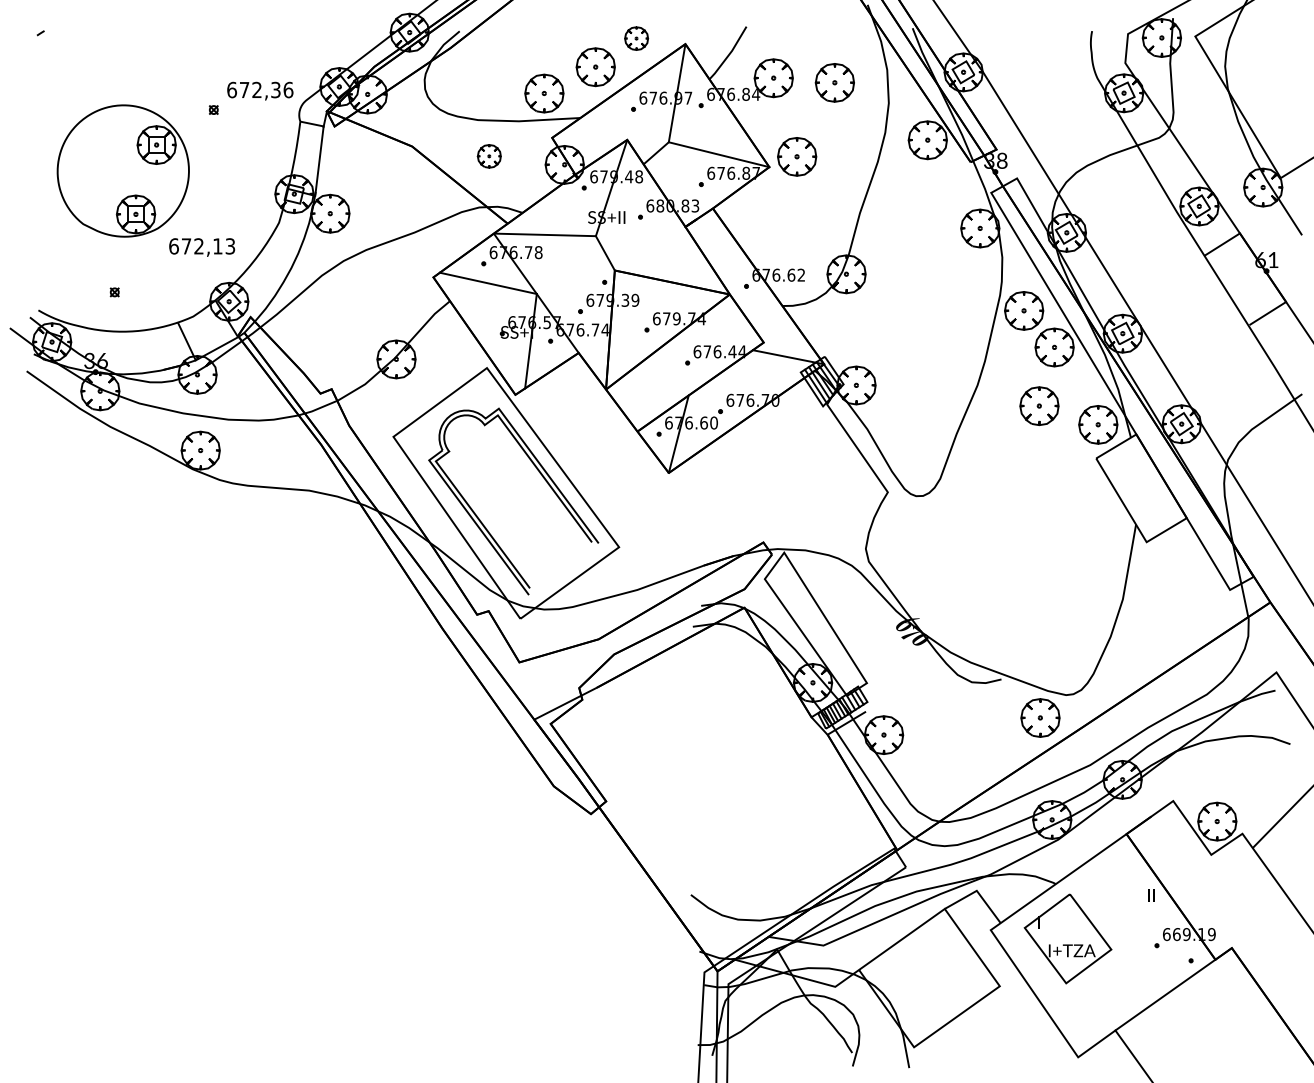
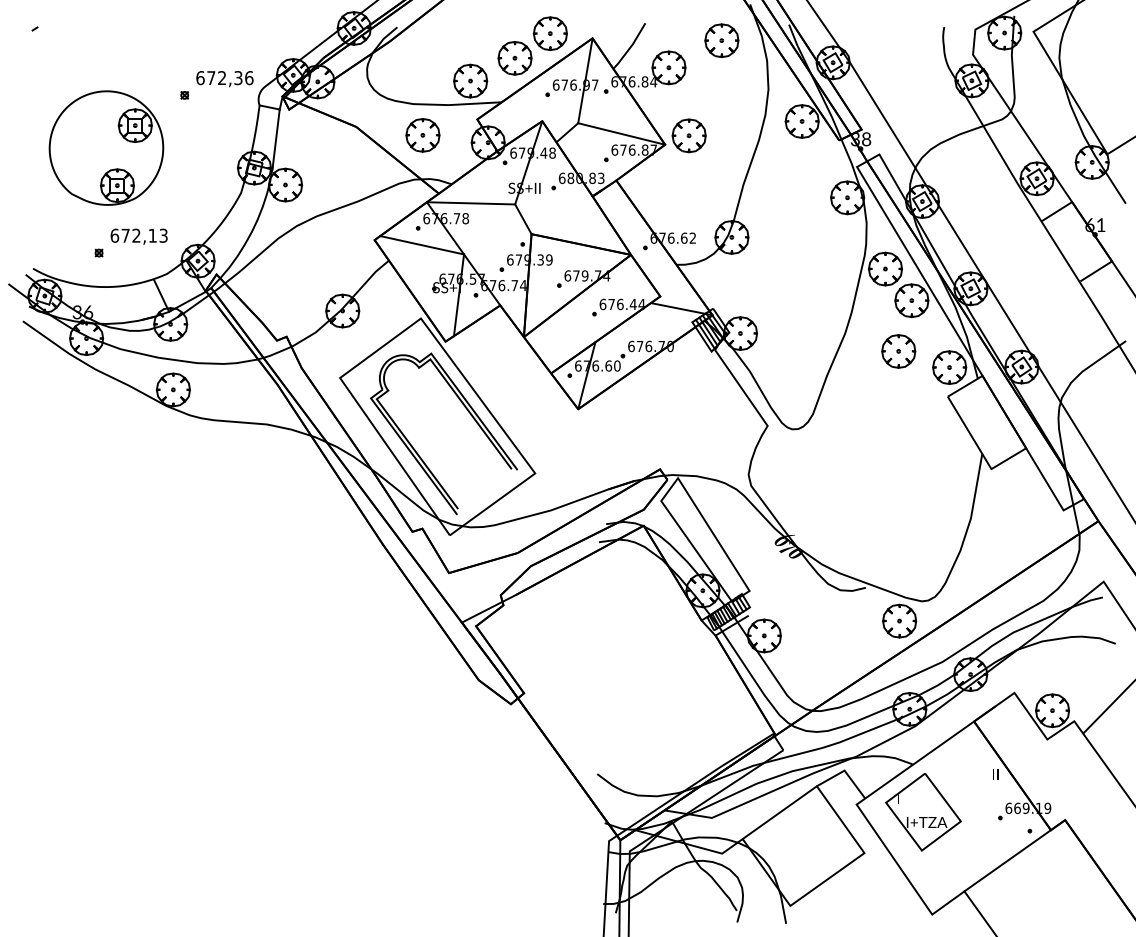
part: (636, 38) -> (550, 33), size x1.67
part: (834, 82) -> (721, 40), moved
part: (489, 156) -> (423, 135), size x1.67
text: (202, 247) -> (139, 236), moved

